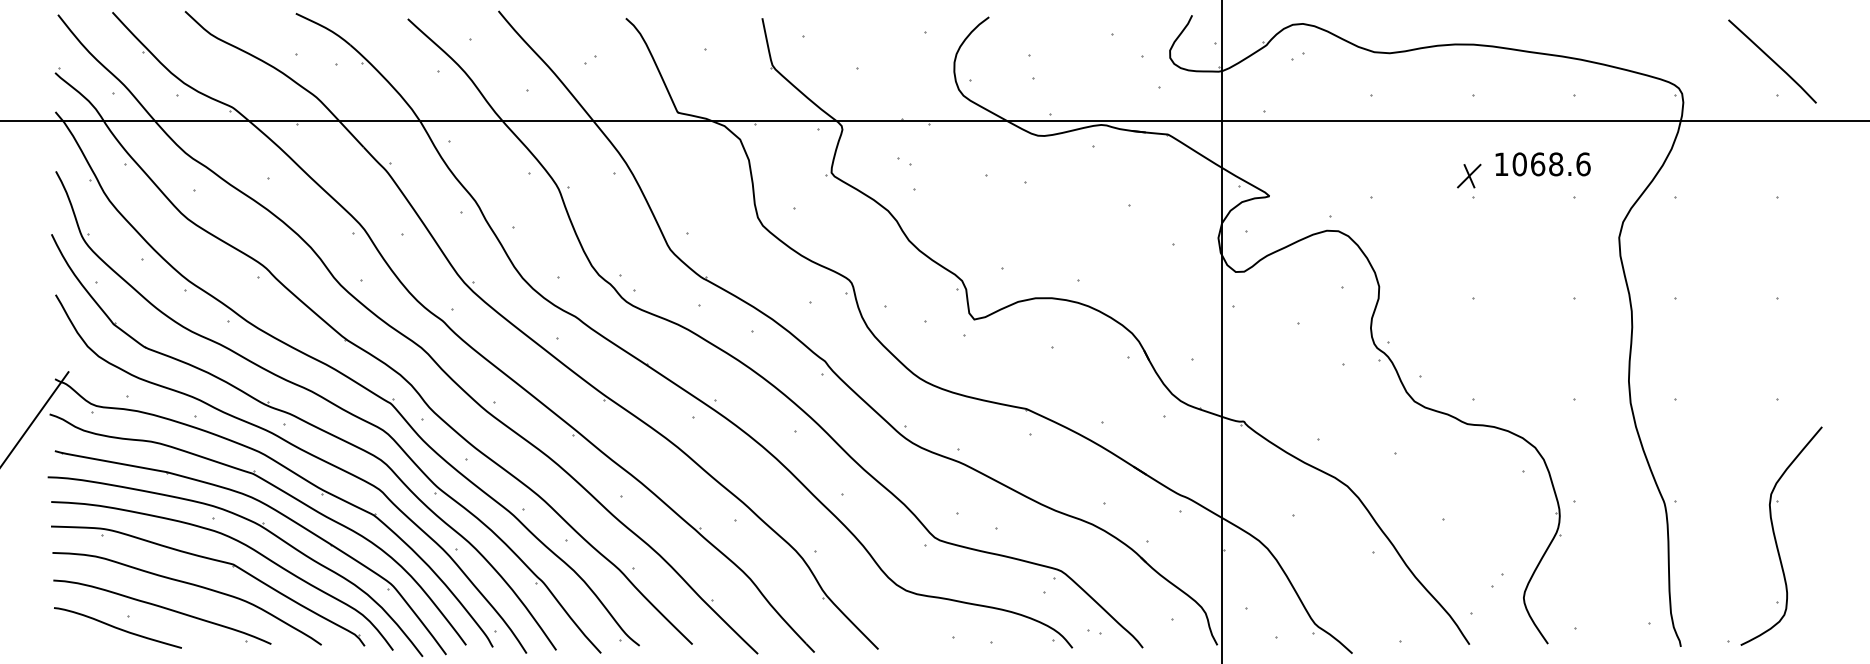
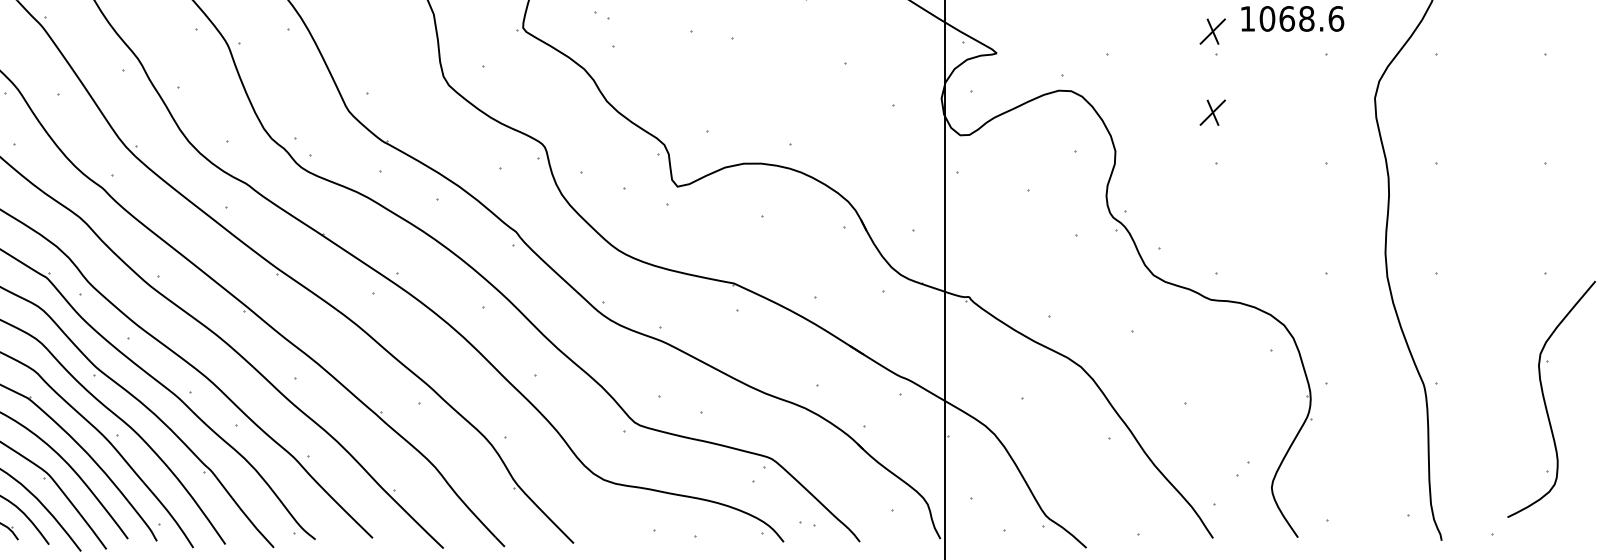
part: (1469, 250) -> (1213, 112), added
part: (1781, 535) -> (1551, 398), moved

